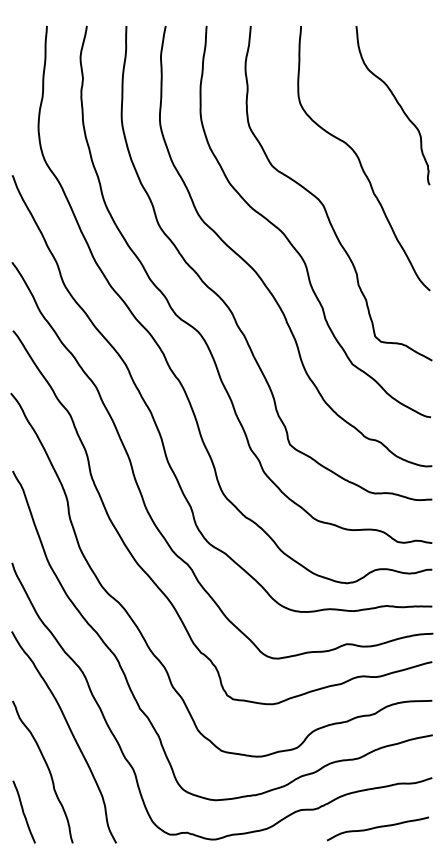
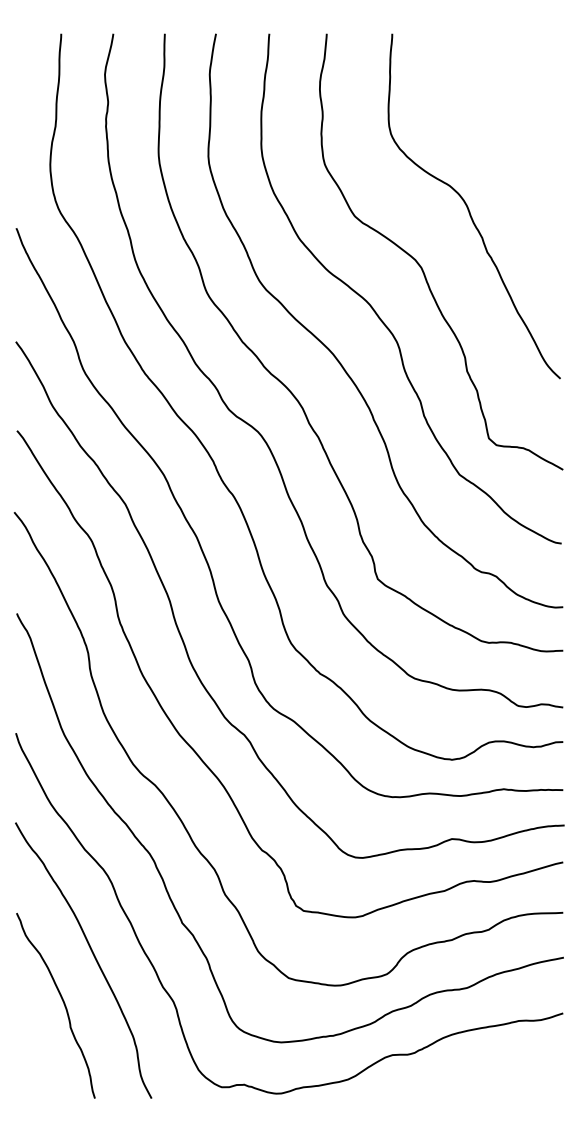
curve: (396, 102) -> (516, 133), removed
curve: (23, 811) -> (30, 1057), removed
curve: (377, 828) -> (491, 1079), removed

